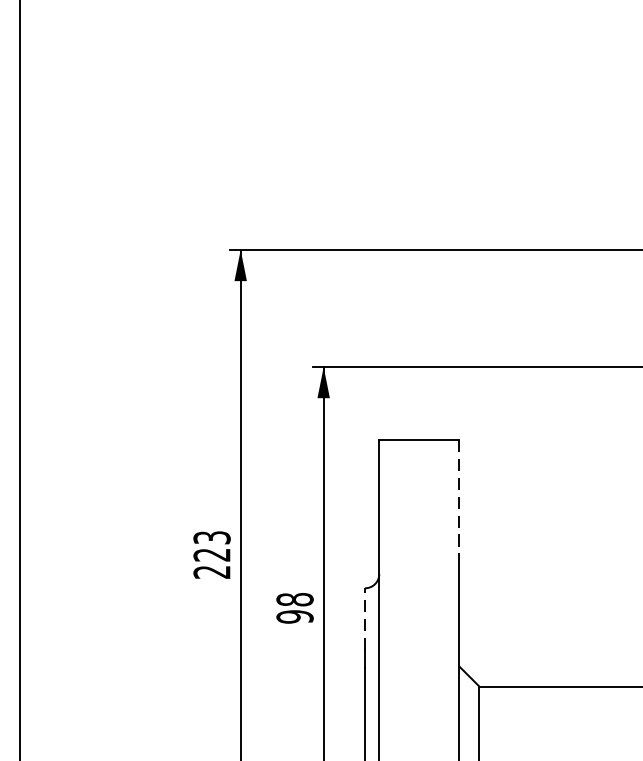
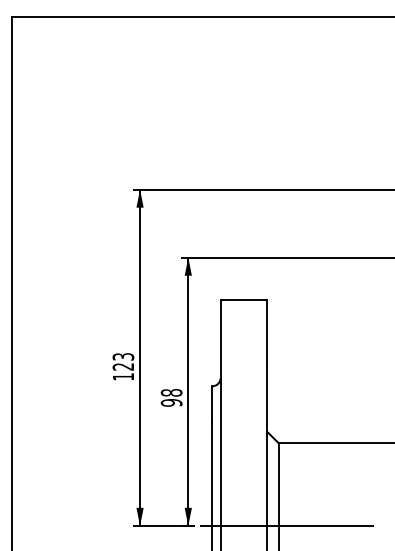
line: (459, 497) -> (267, 333), dashed -> solid
text: (210, 571) -> (122, 376), 223 -> 123
line: (365, 617) -> (212, 403), dashed -> solid

